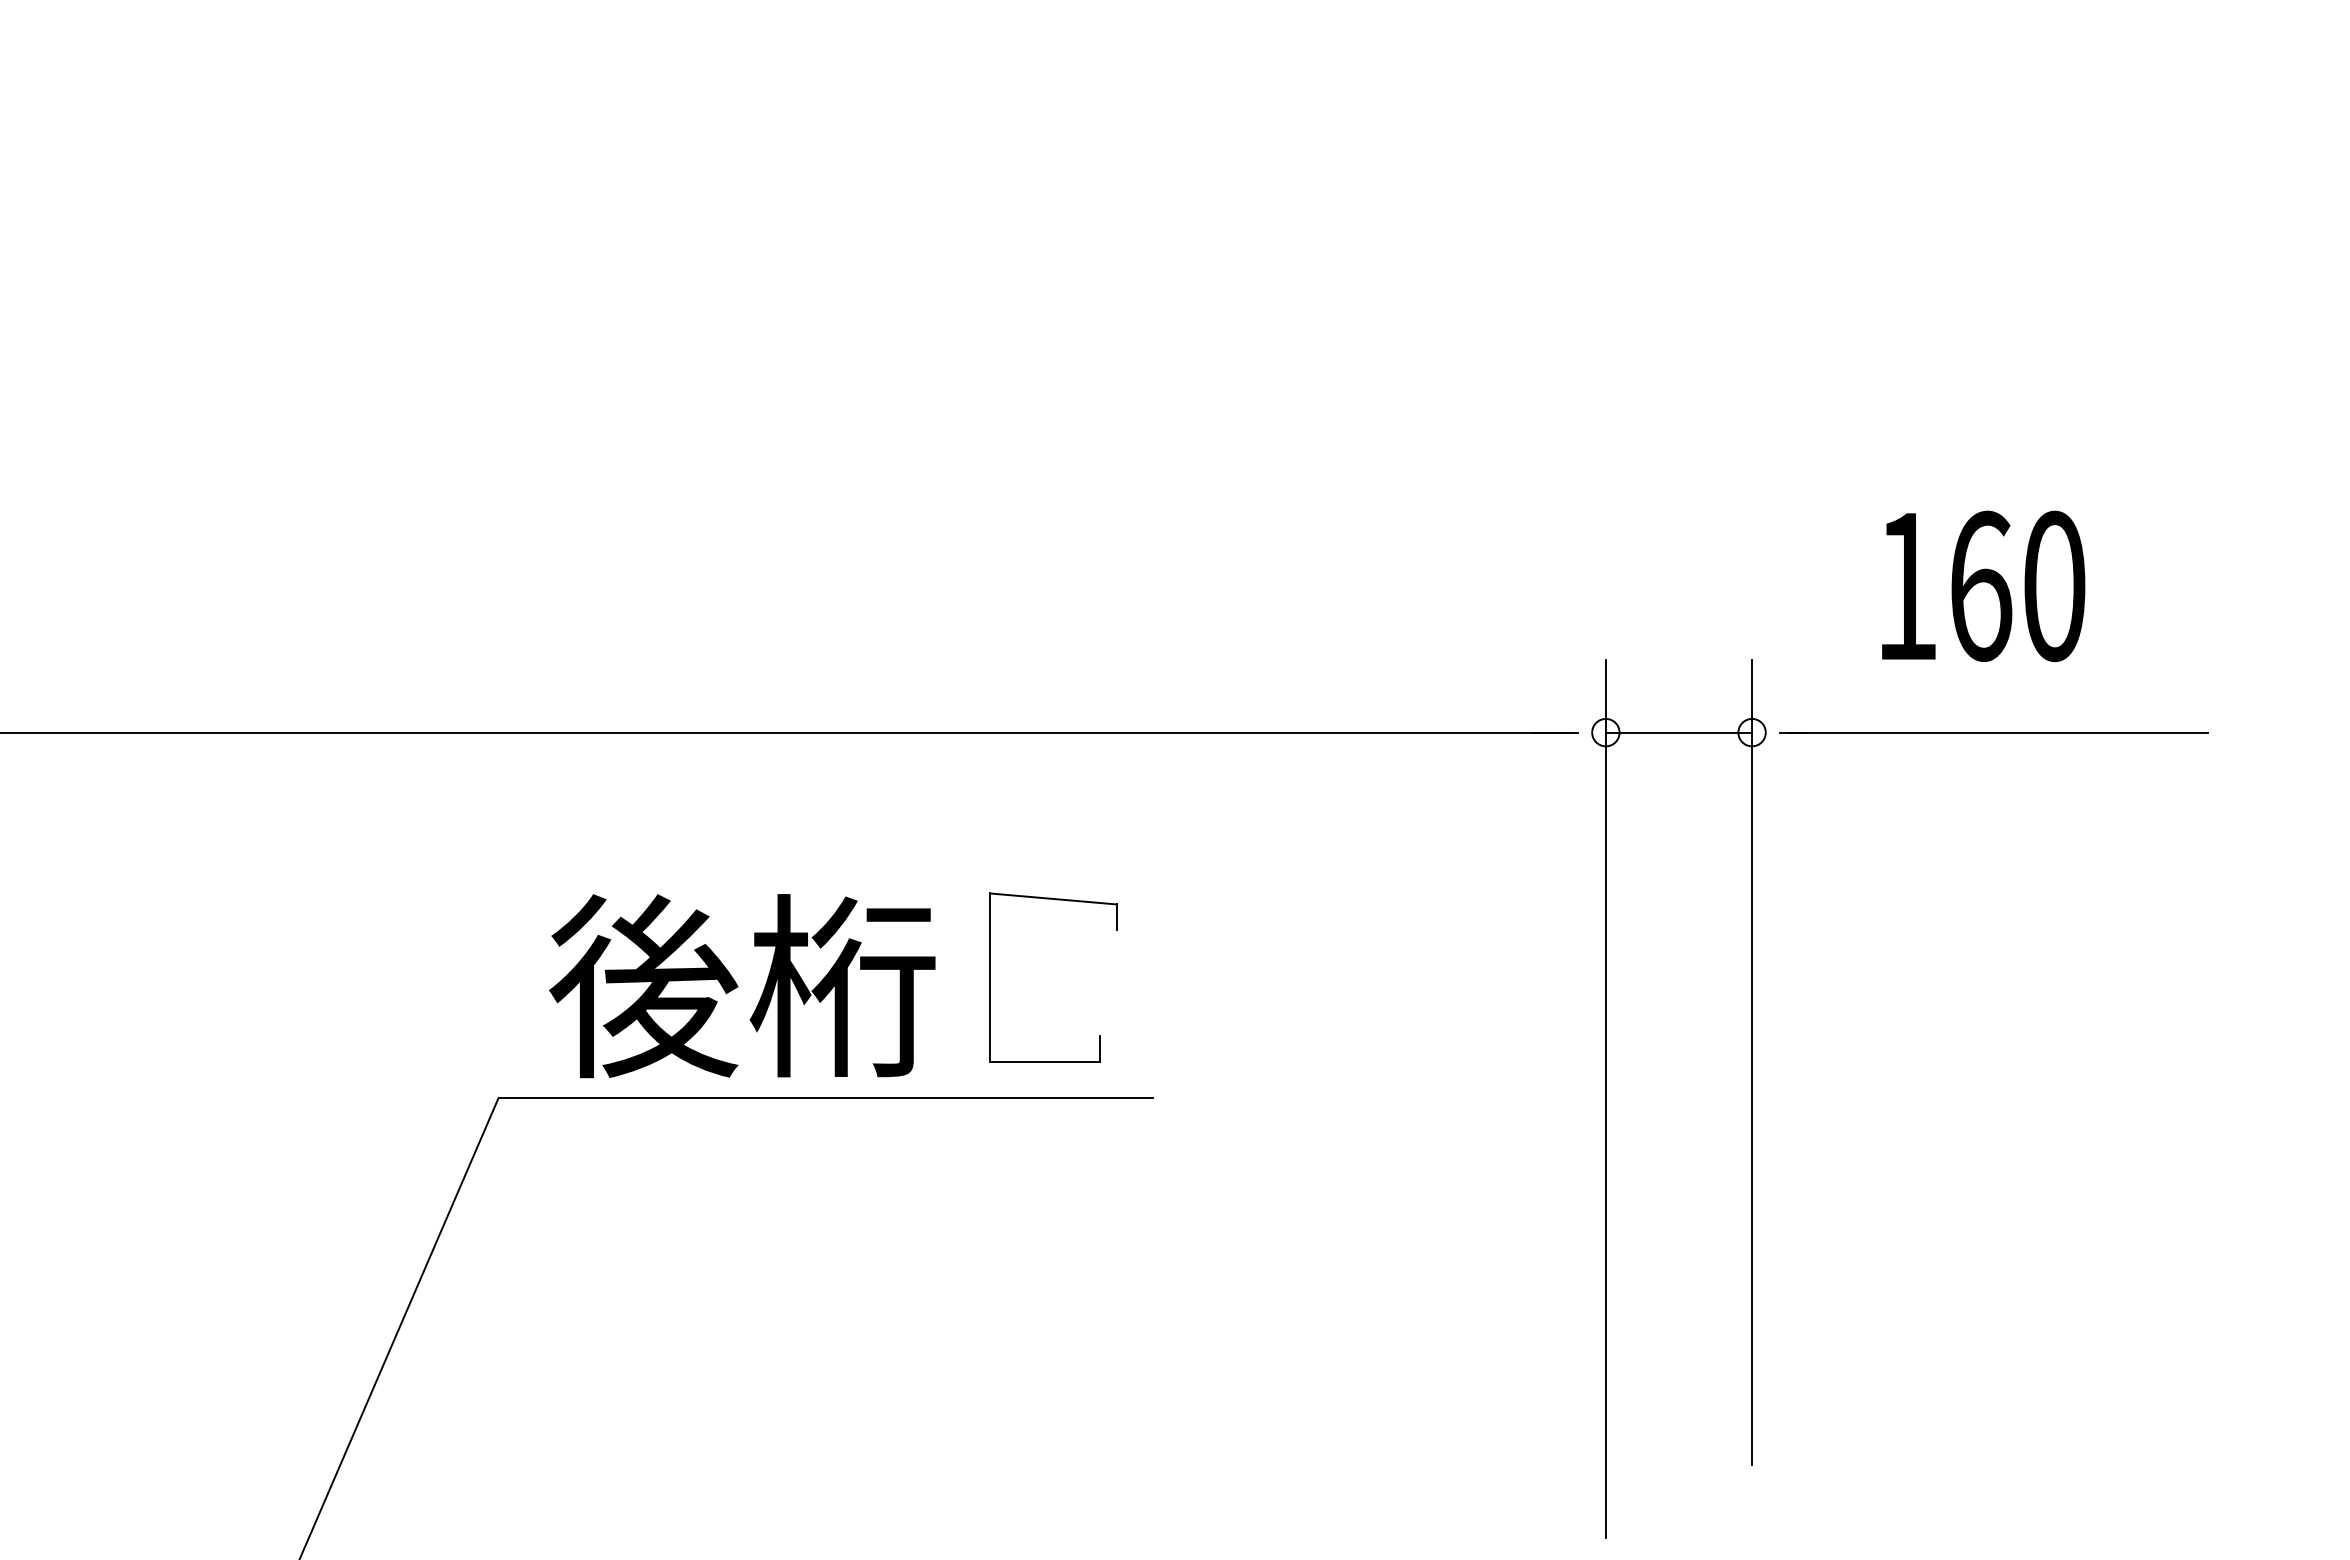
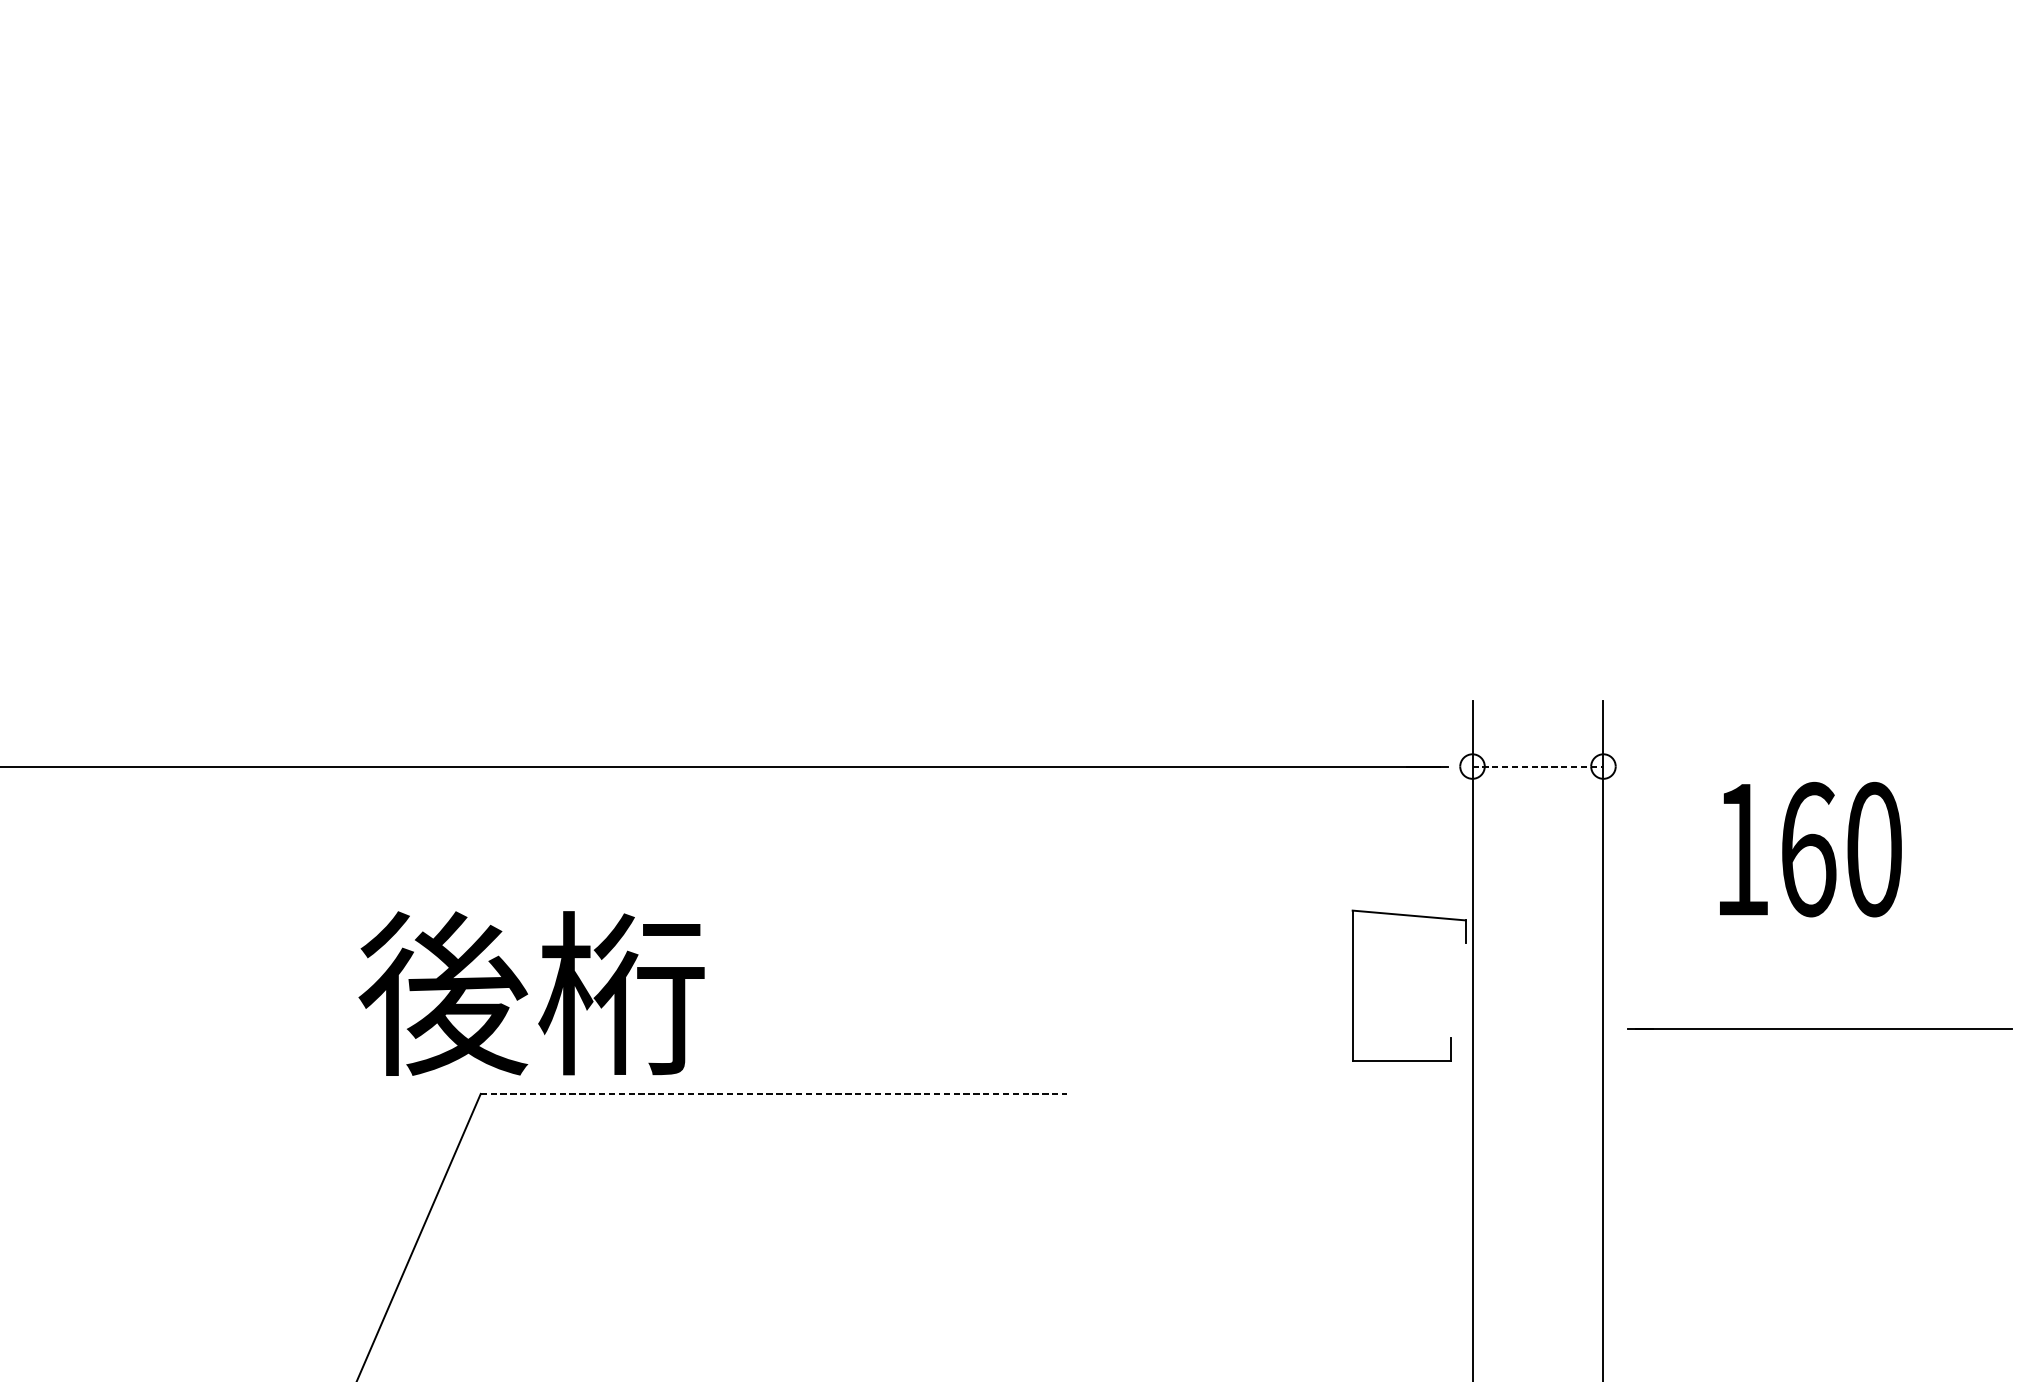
text: (1983, 585) -> (1810, 848), moved
line: (1679, 732) -> (1538, 766), solid -> dashed
line: (1993, 732) -> (1819, 1028), moved
part: (990, 977) -> (1353, 985), moved
text: (742, 986) -> (531, 993), moved
line: (826, 1098) -> (774, 1094), solid -> dashed

